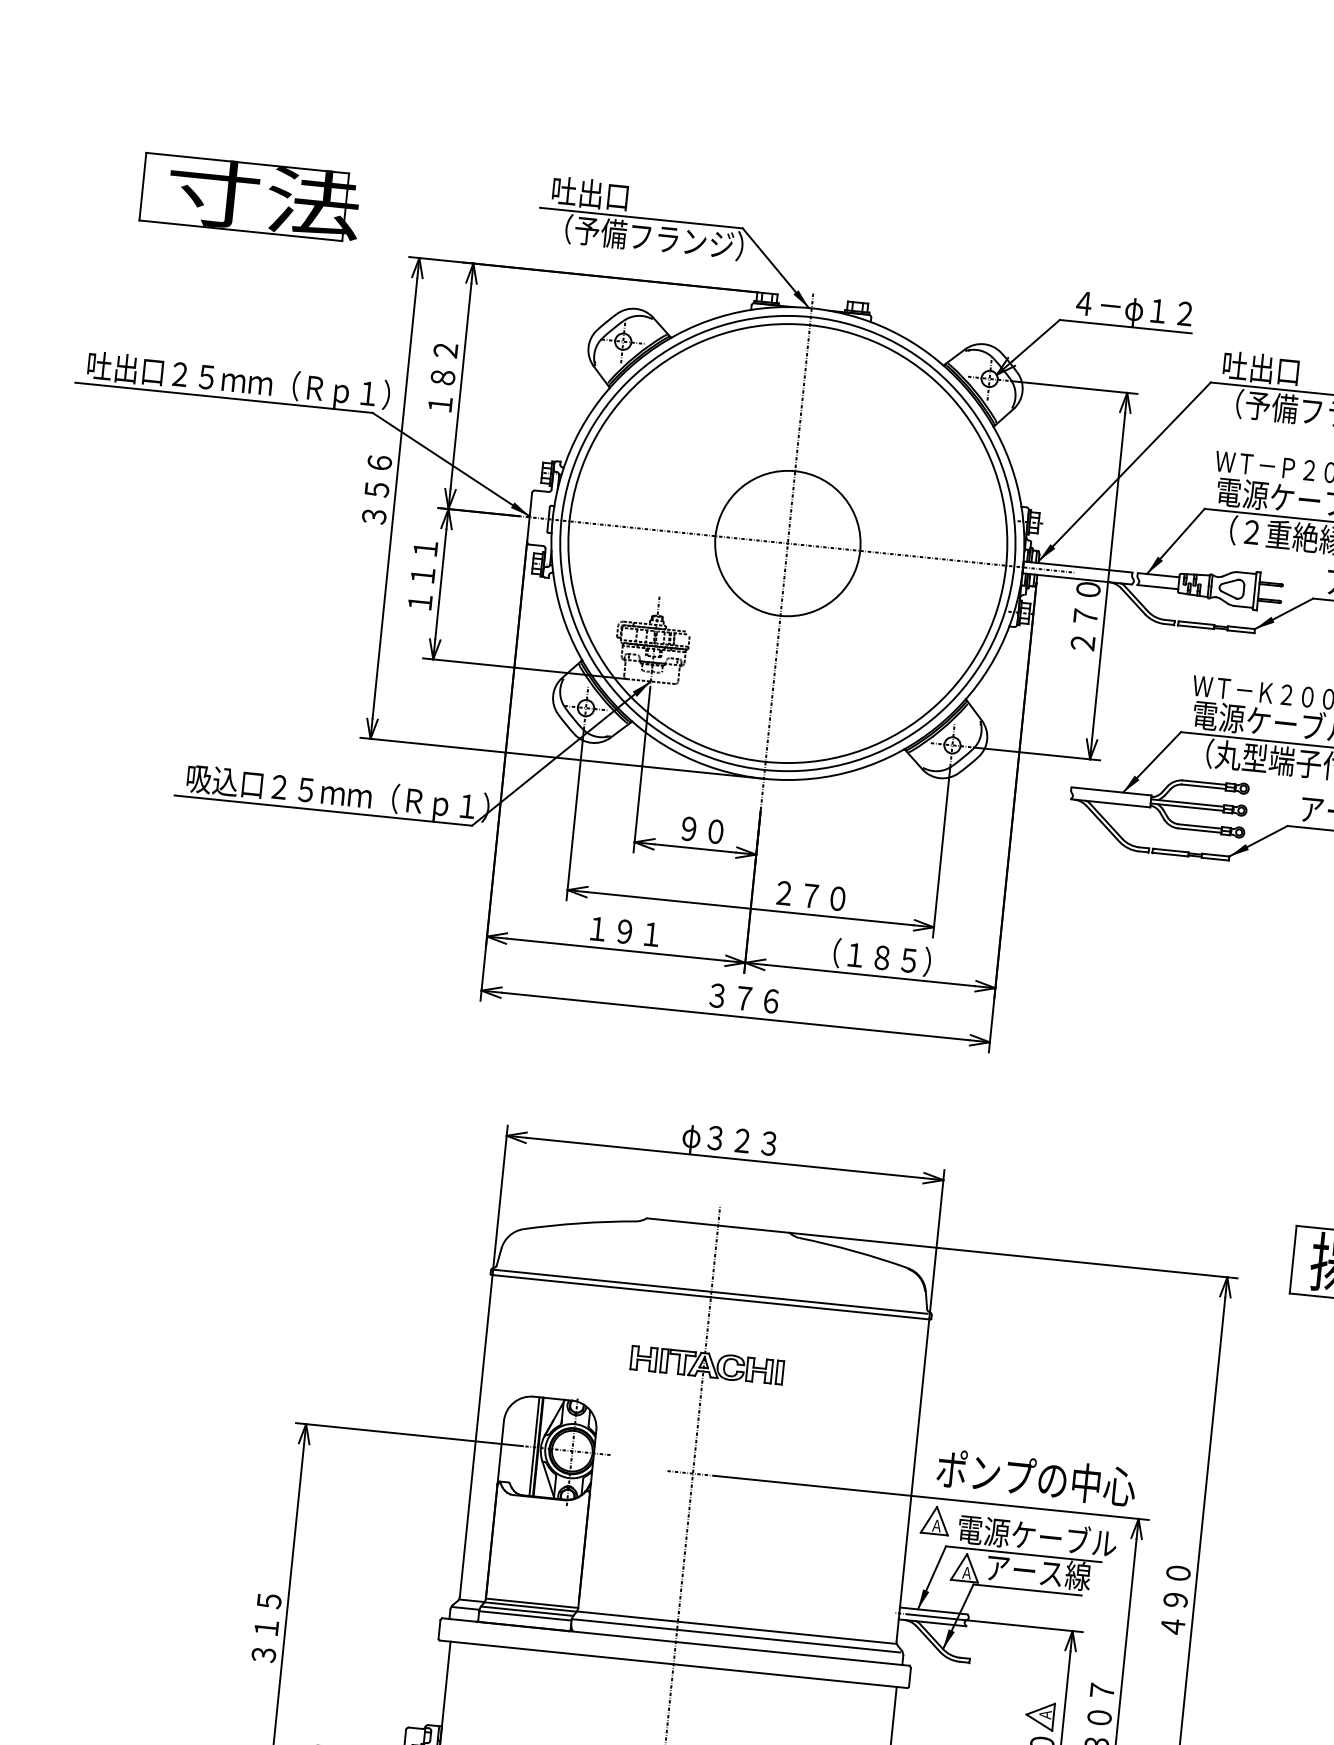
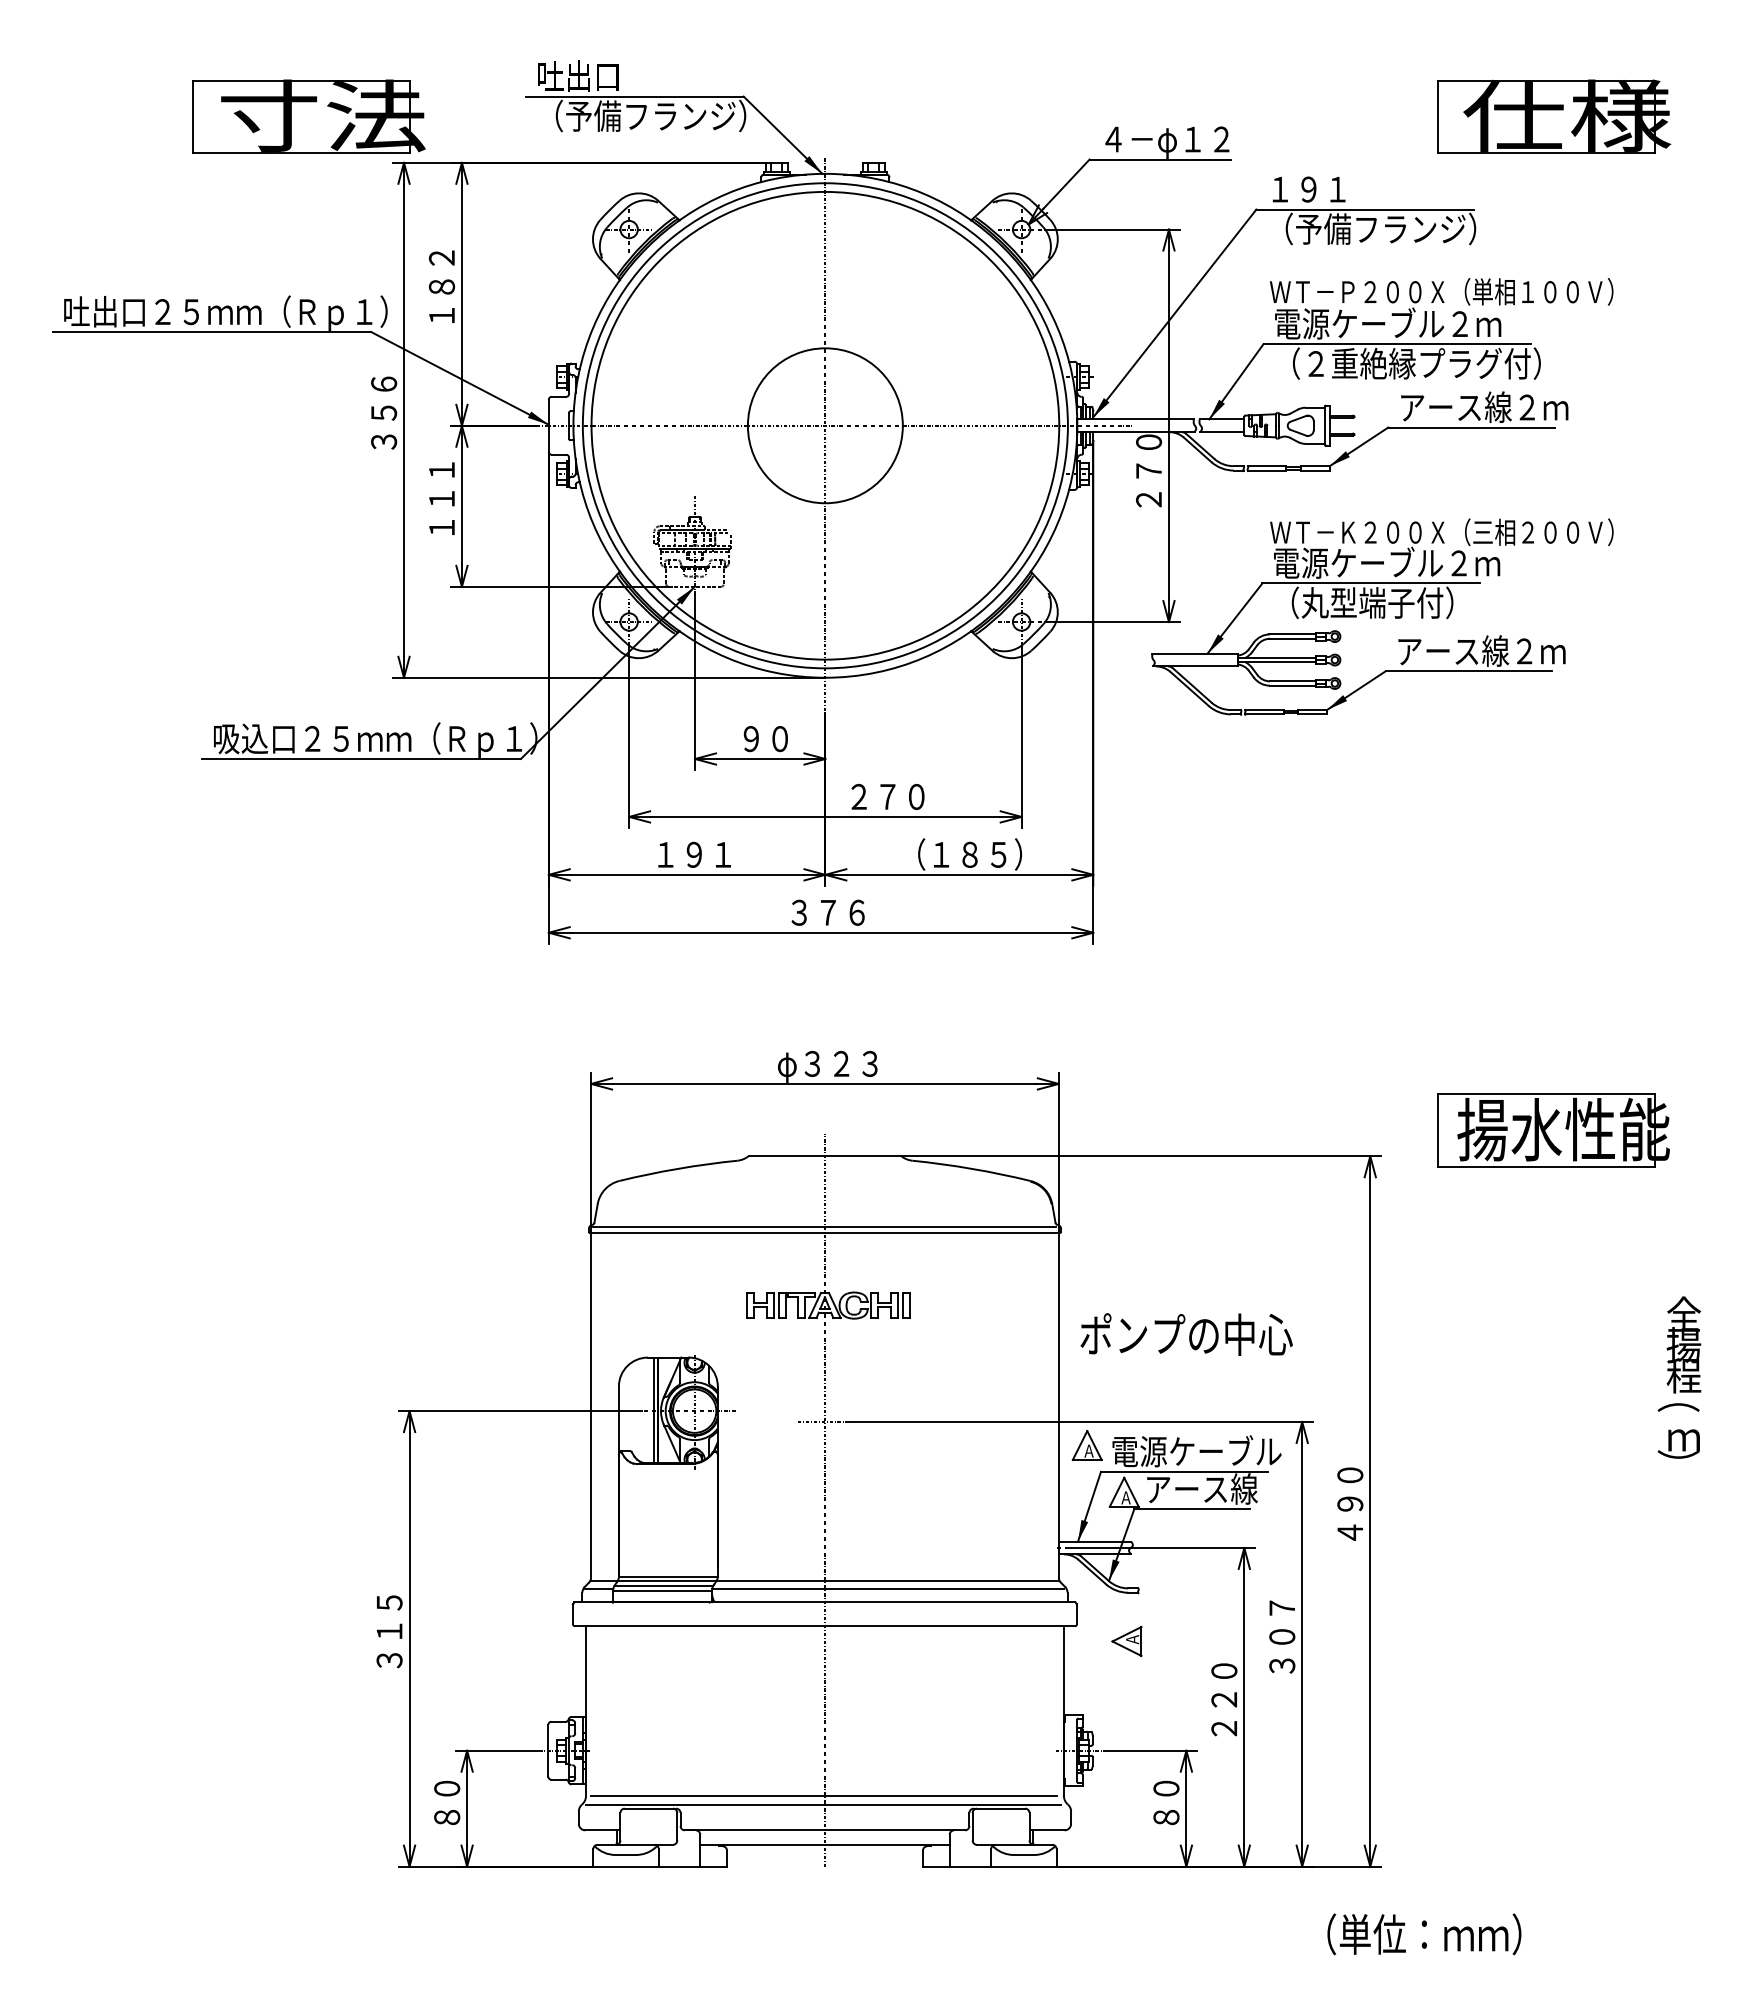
part: (250, 197) -> (308, 116), moved
text: (1261, 367) -> (1308, 188), 吐出口 -> １９１
text: (1036, 1477) -> (1186, 1334), moved
part: (1039, 1715) -> (1126, 1641), moved

